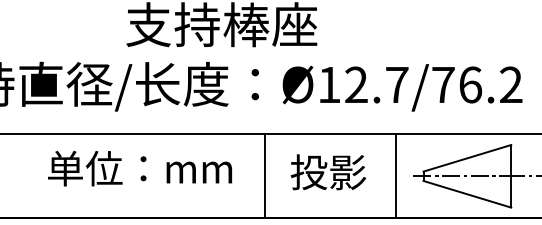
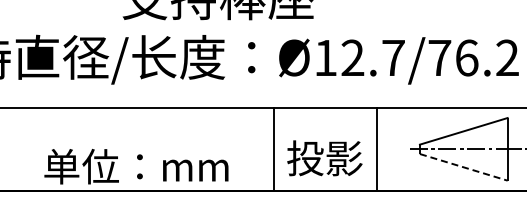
text: (140, 168) -> (136, 166), moved
text: (328, 172) -> (324, 158), moved
line: (265, 176) -> (273, 149), moved
line: (396, 176) -> (376, 149), moved
line: (467, 194) -> (463, 167), solid -> dashed

